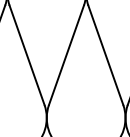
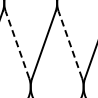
line: (27, 54) -> (17, 44), solid -> dashed
line: (105, 54) -> (70, 44), solid -> dashed

